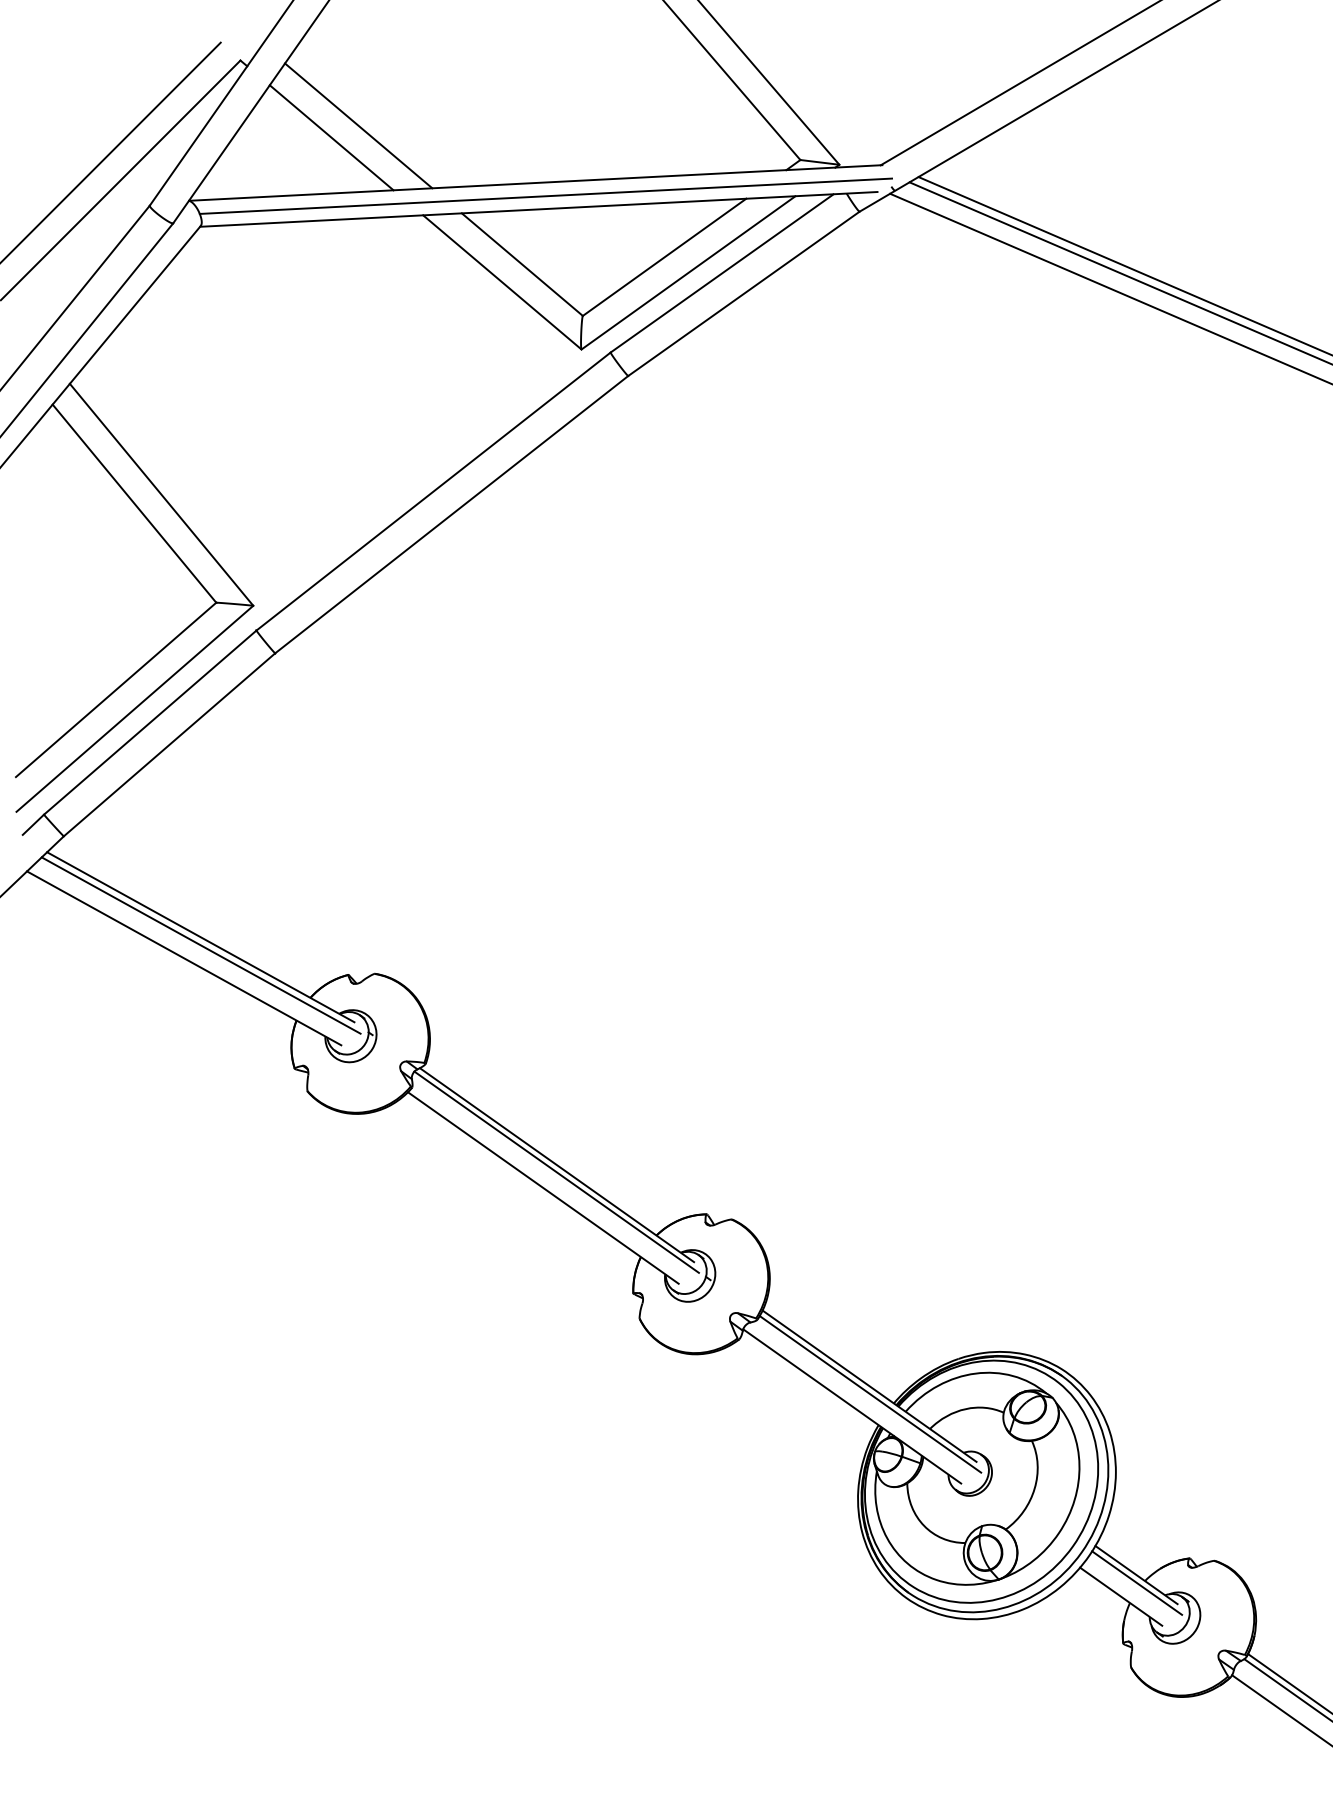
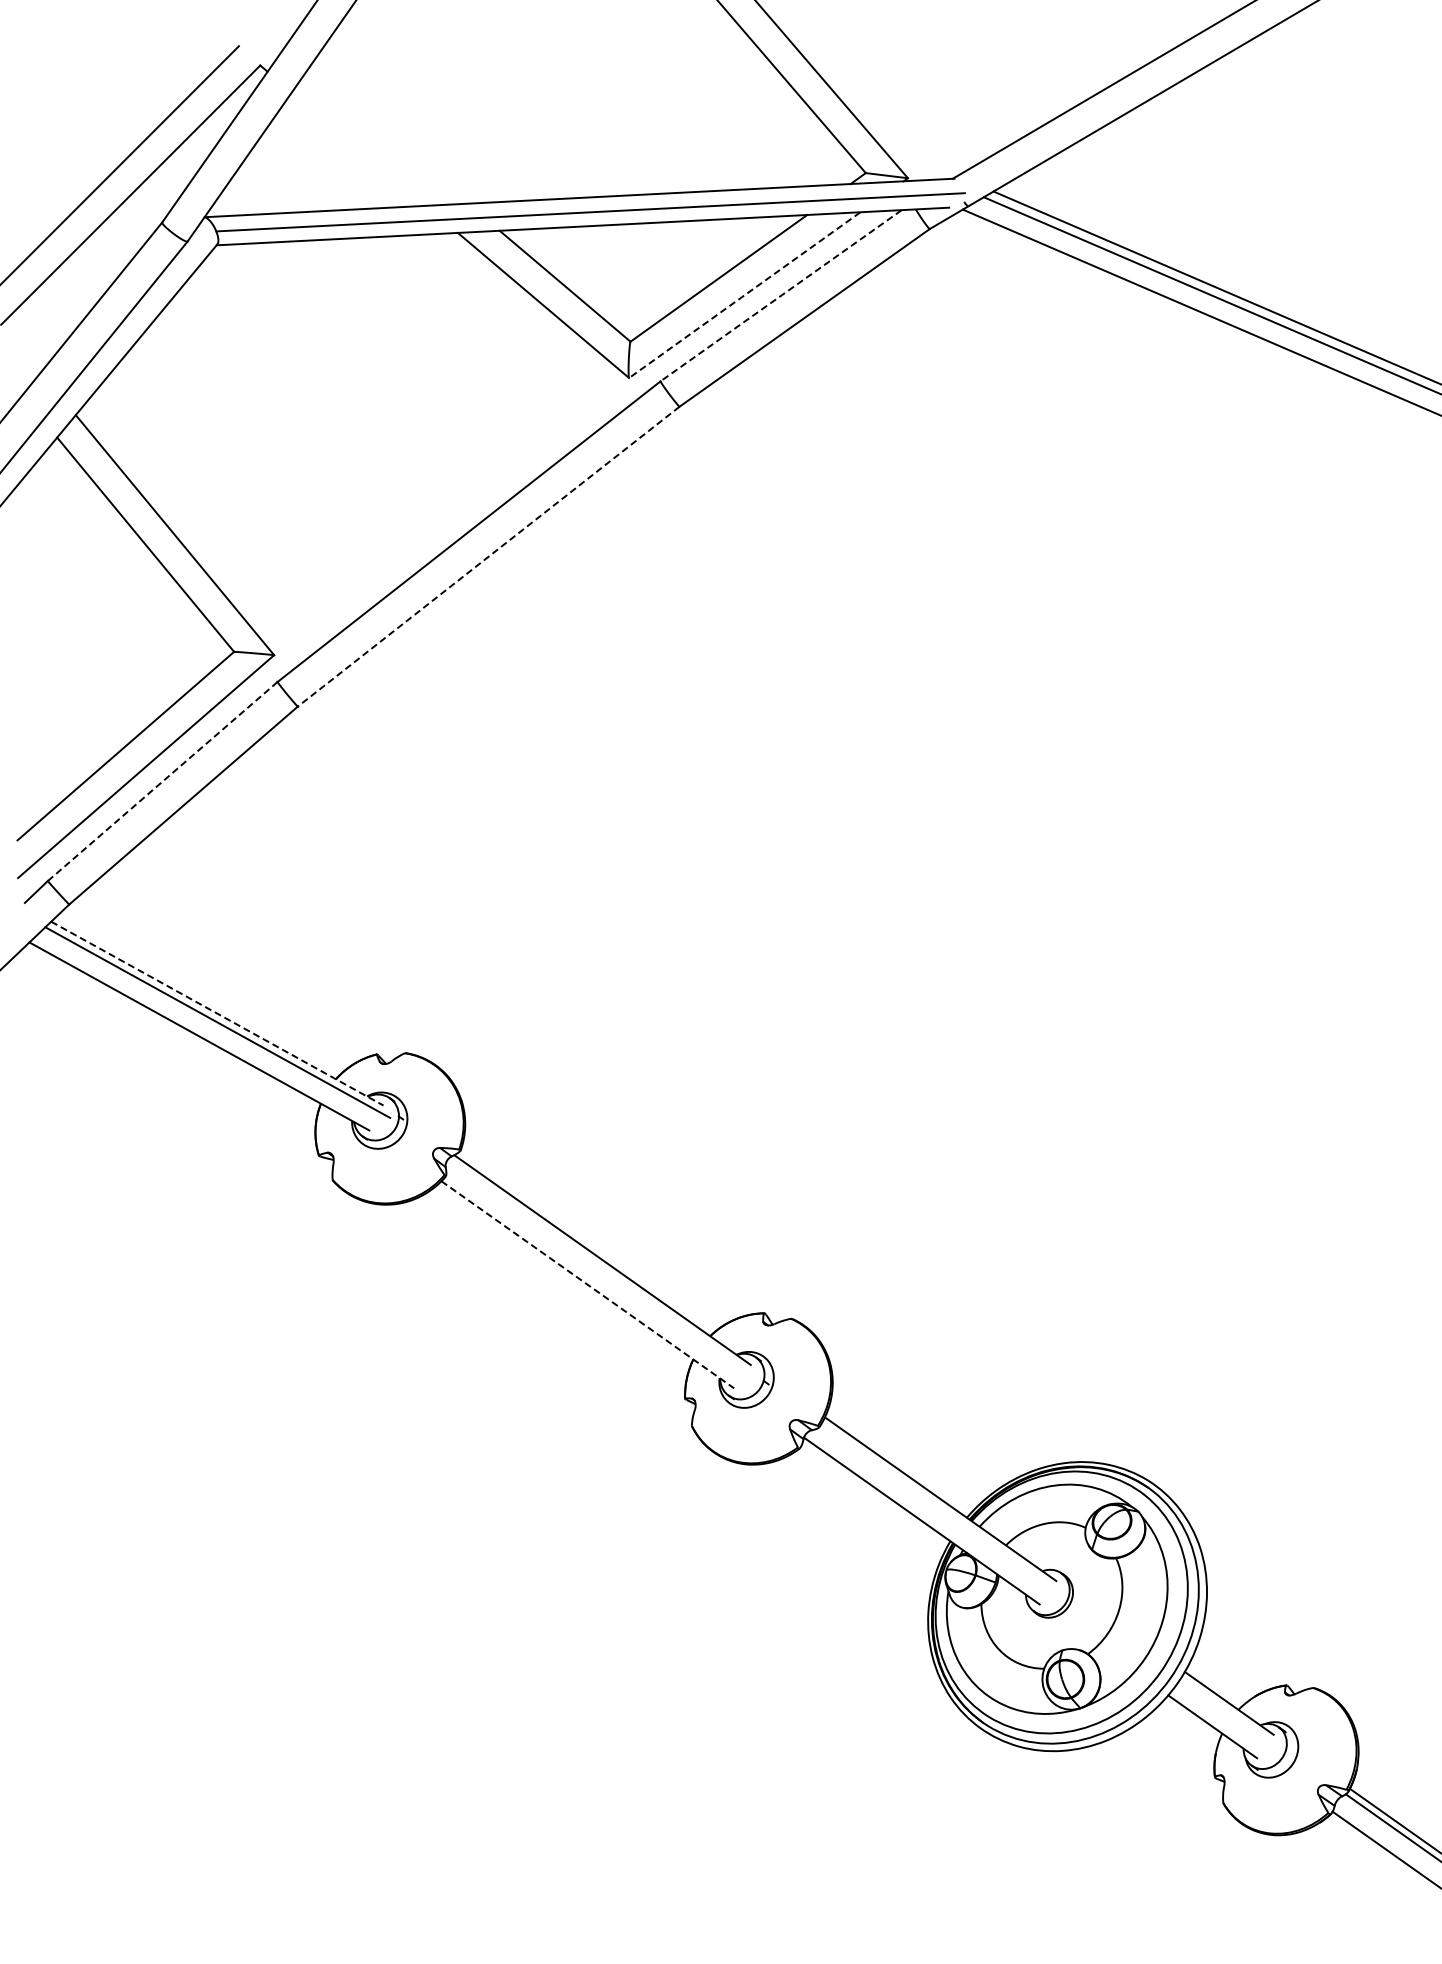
line: (358, 125) -> (387, 135), removed
line: (331, 137) -> (358, 148), removed
line: (688, 273) -> (744, 295), solid -> dashed
line: (722, 273) -> (781, 295), solid -> dashed
line: (451, 514) -> (488, 556), solid -> dashed
line: (150, 722) -> (162, 781), solid -> dashed
line: (200, 937) -> (217, 1013), solid -> dashed
line: (556, 1172) -> (602, 1267), removed
line: (543, 1188) -> (588, 1285), solid -> dashed
line: (870, 1393) -> (941, 1507), removed
line: (1136, 1582) -> (1229, 1711), removed

